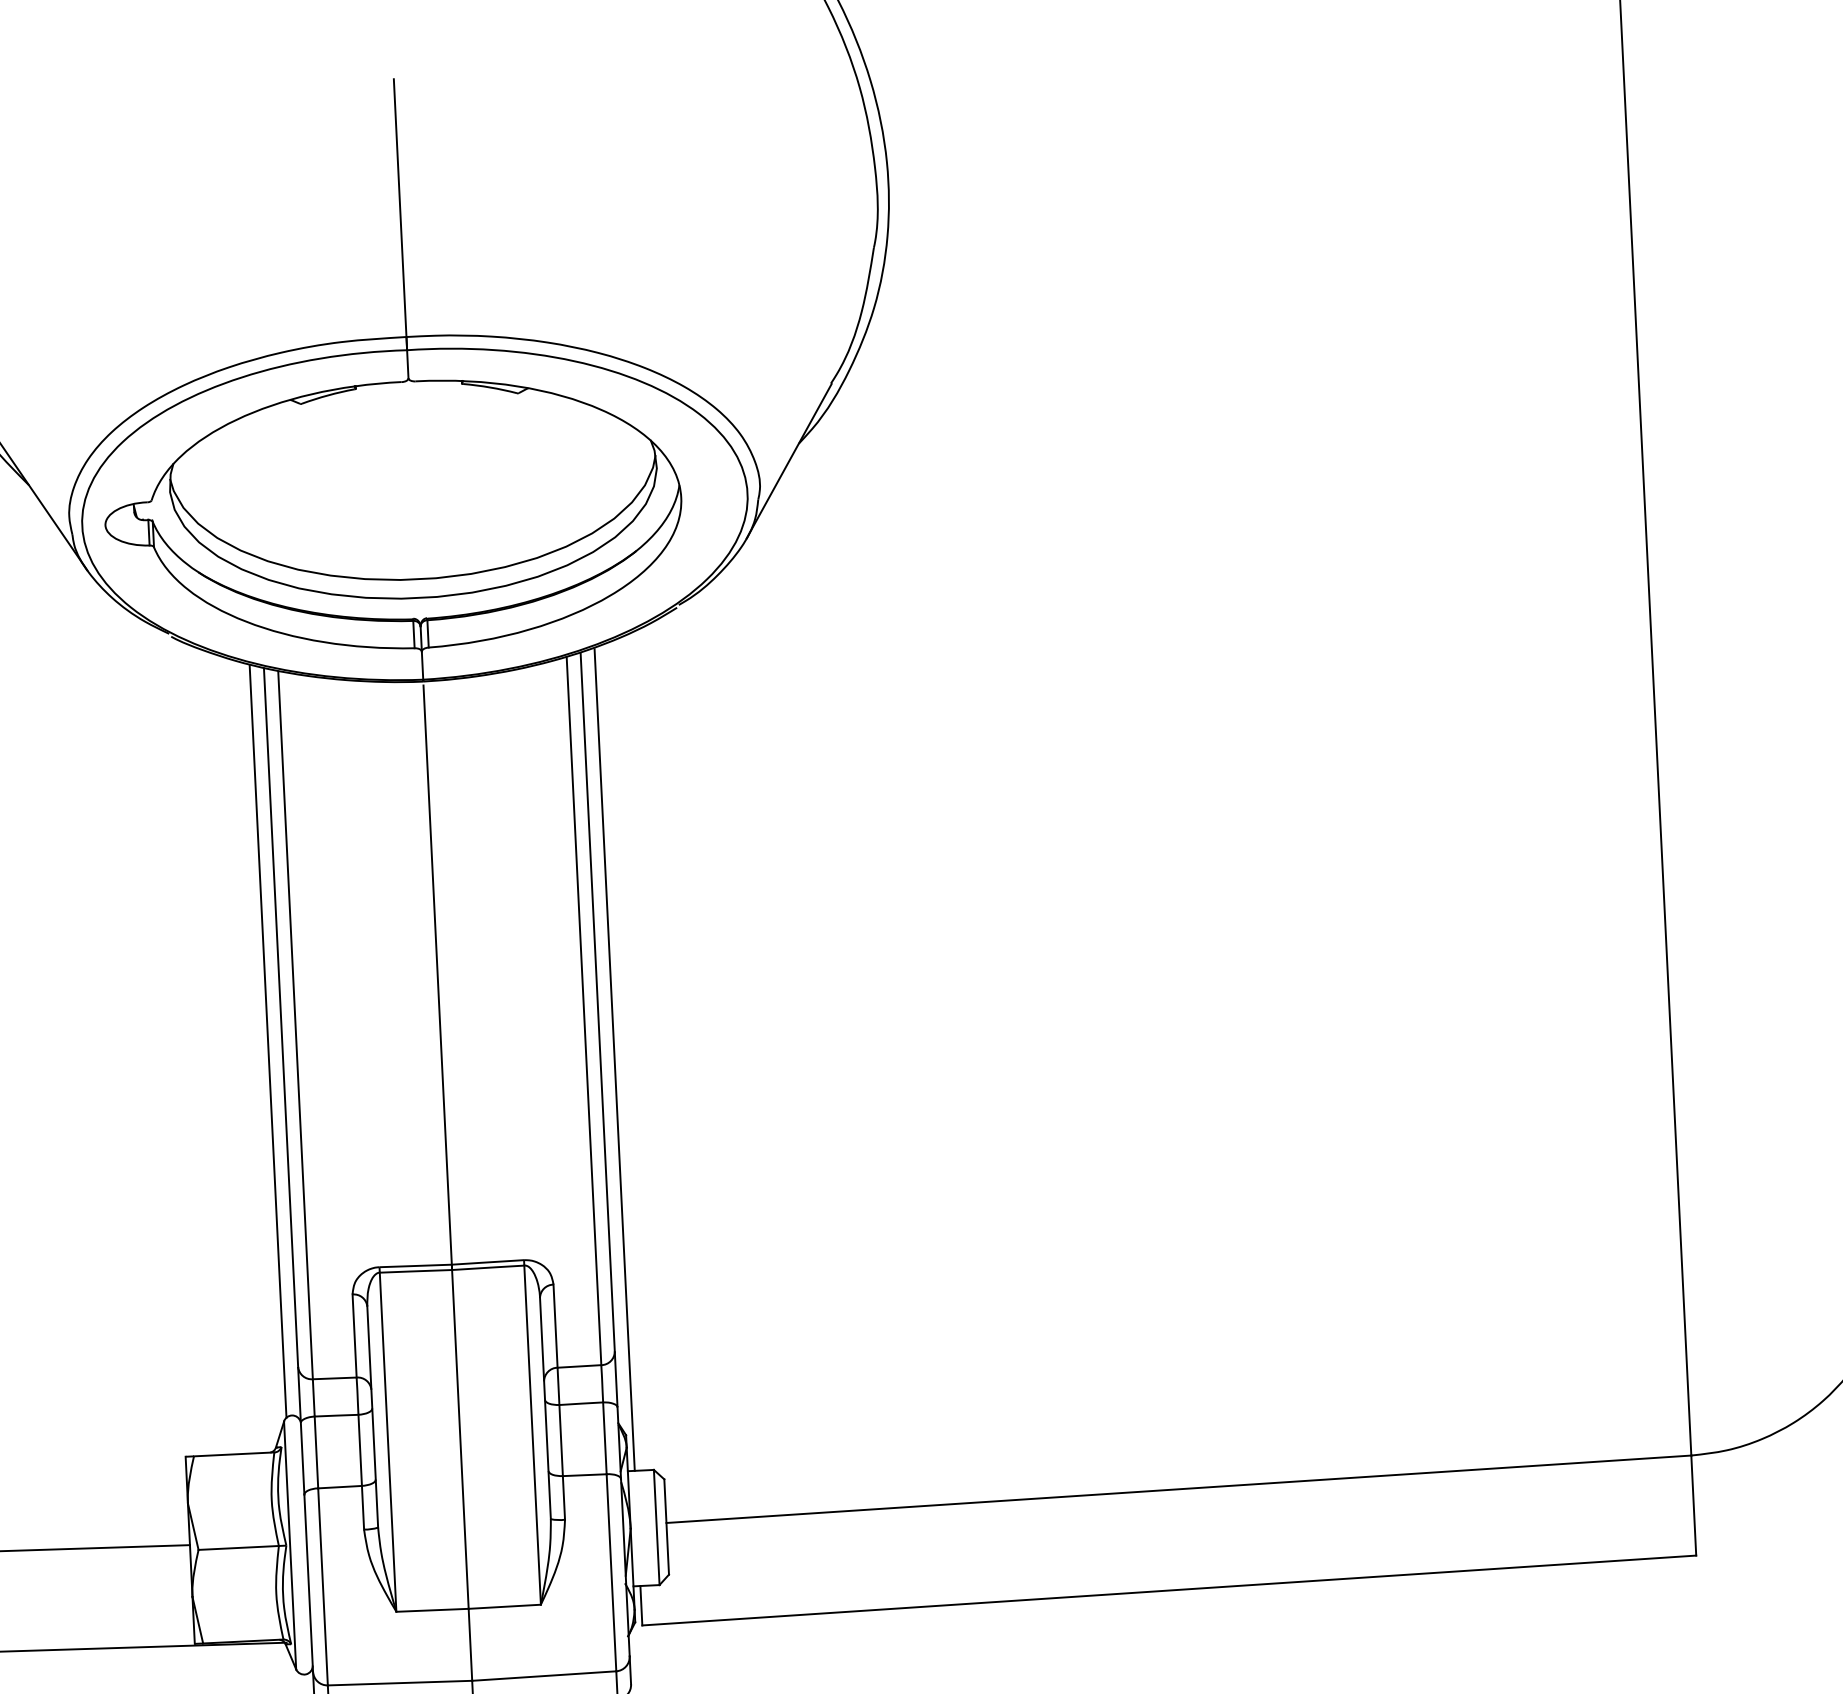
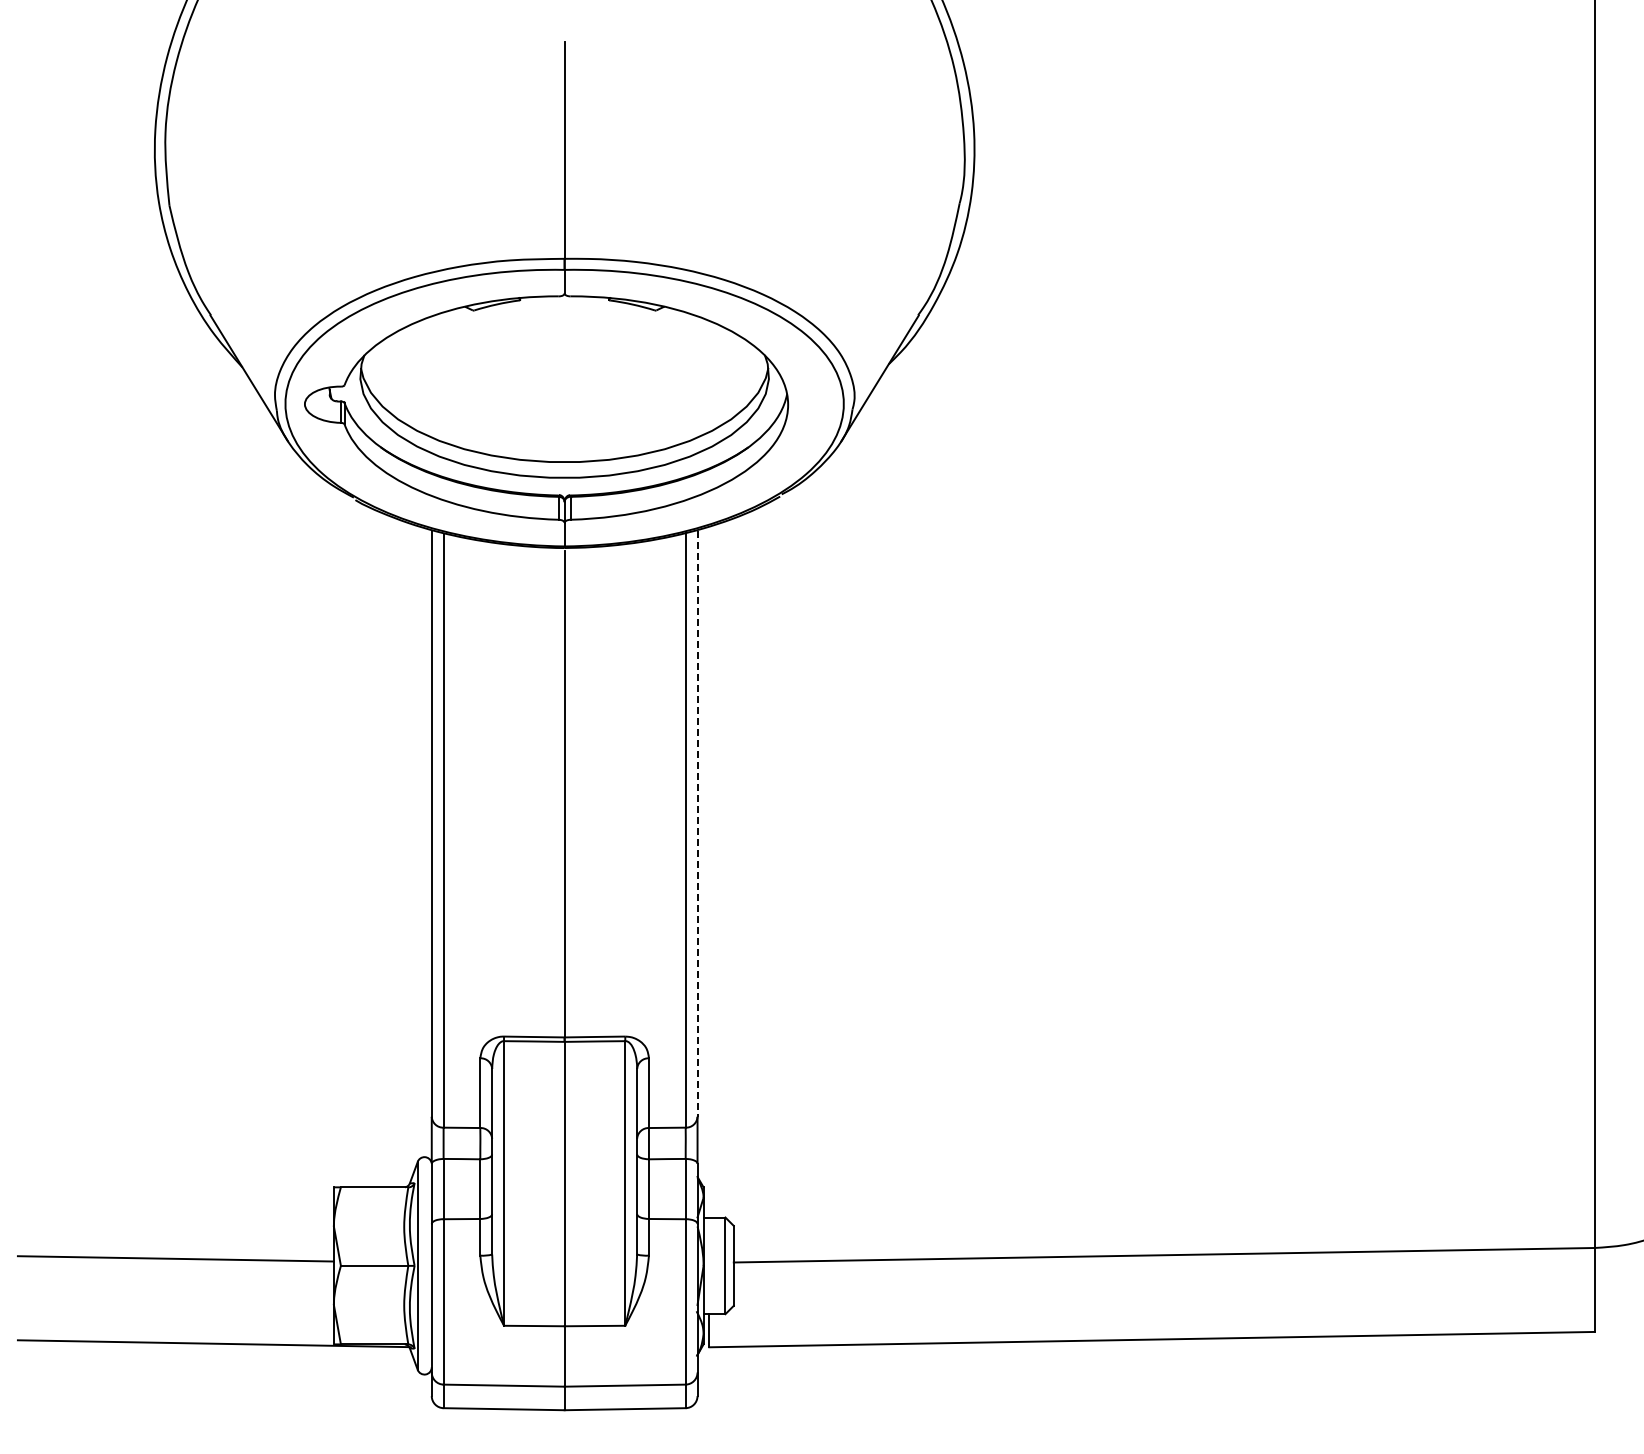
line: (597, 1002) -> (697, 823), solid -> dashed
line: (267, 1040) -> (419, 842), removed
line: (614, 1059) -> (709, 872), removed

